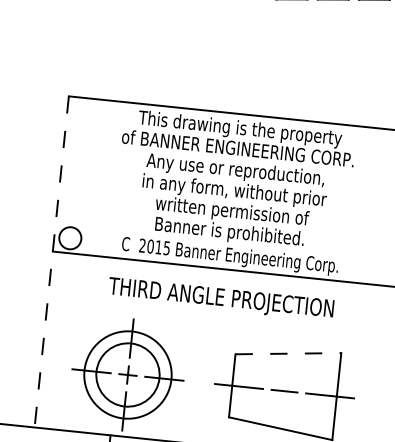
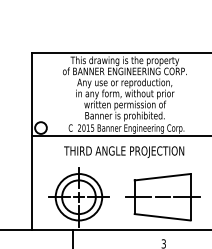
line: (51, 261) -> (32, 141), dashed -> solid
line: (289, 354) -> (163, 177), dashed -> solid

